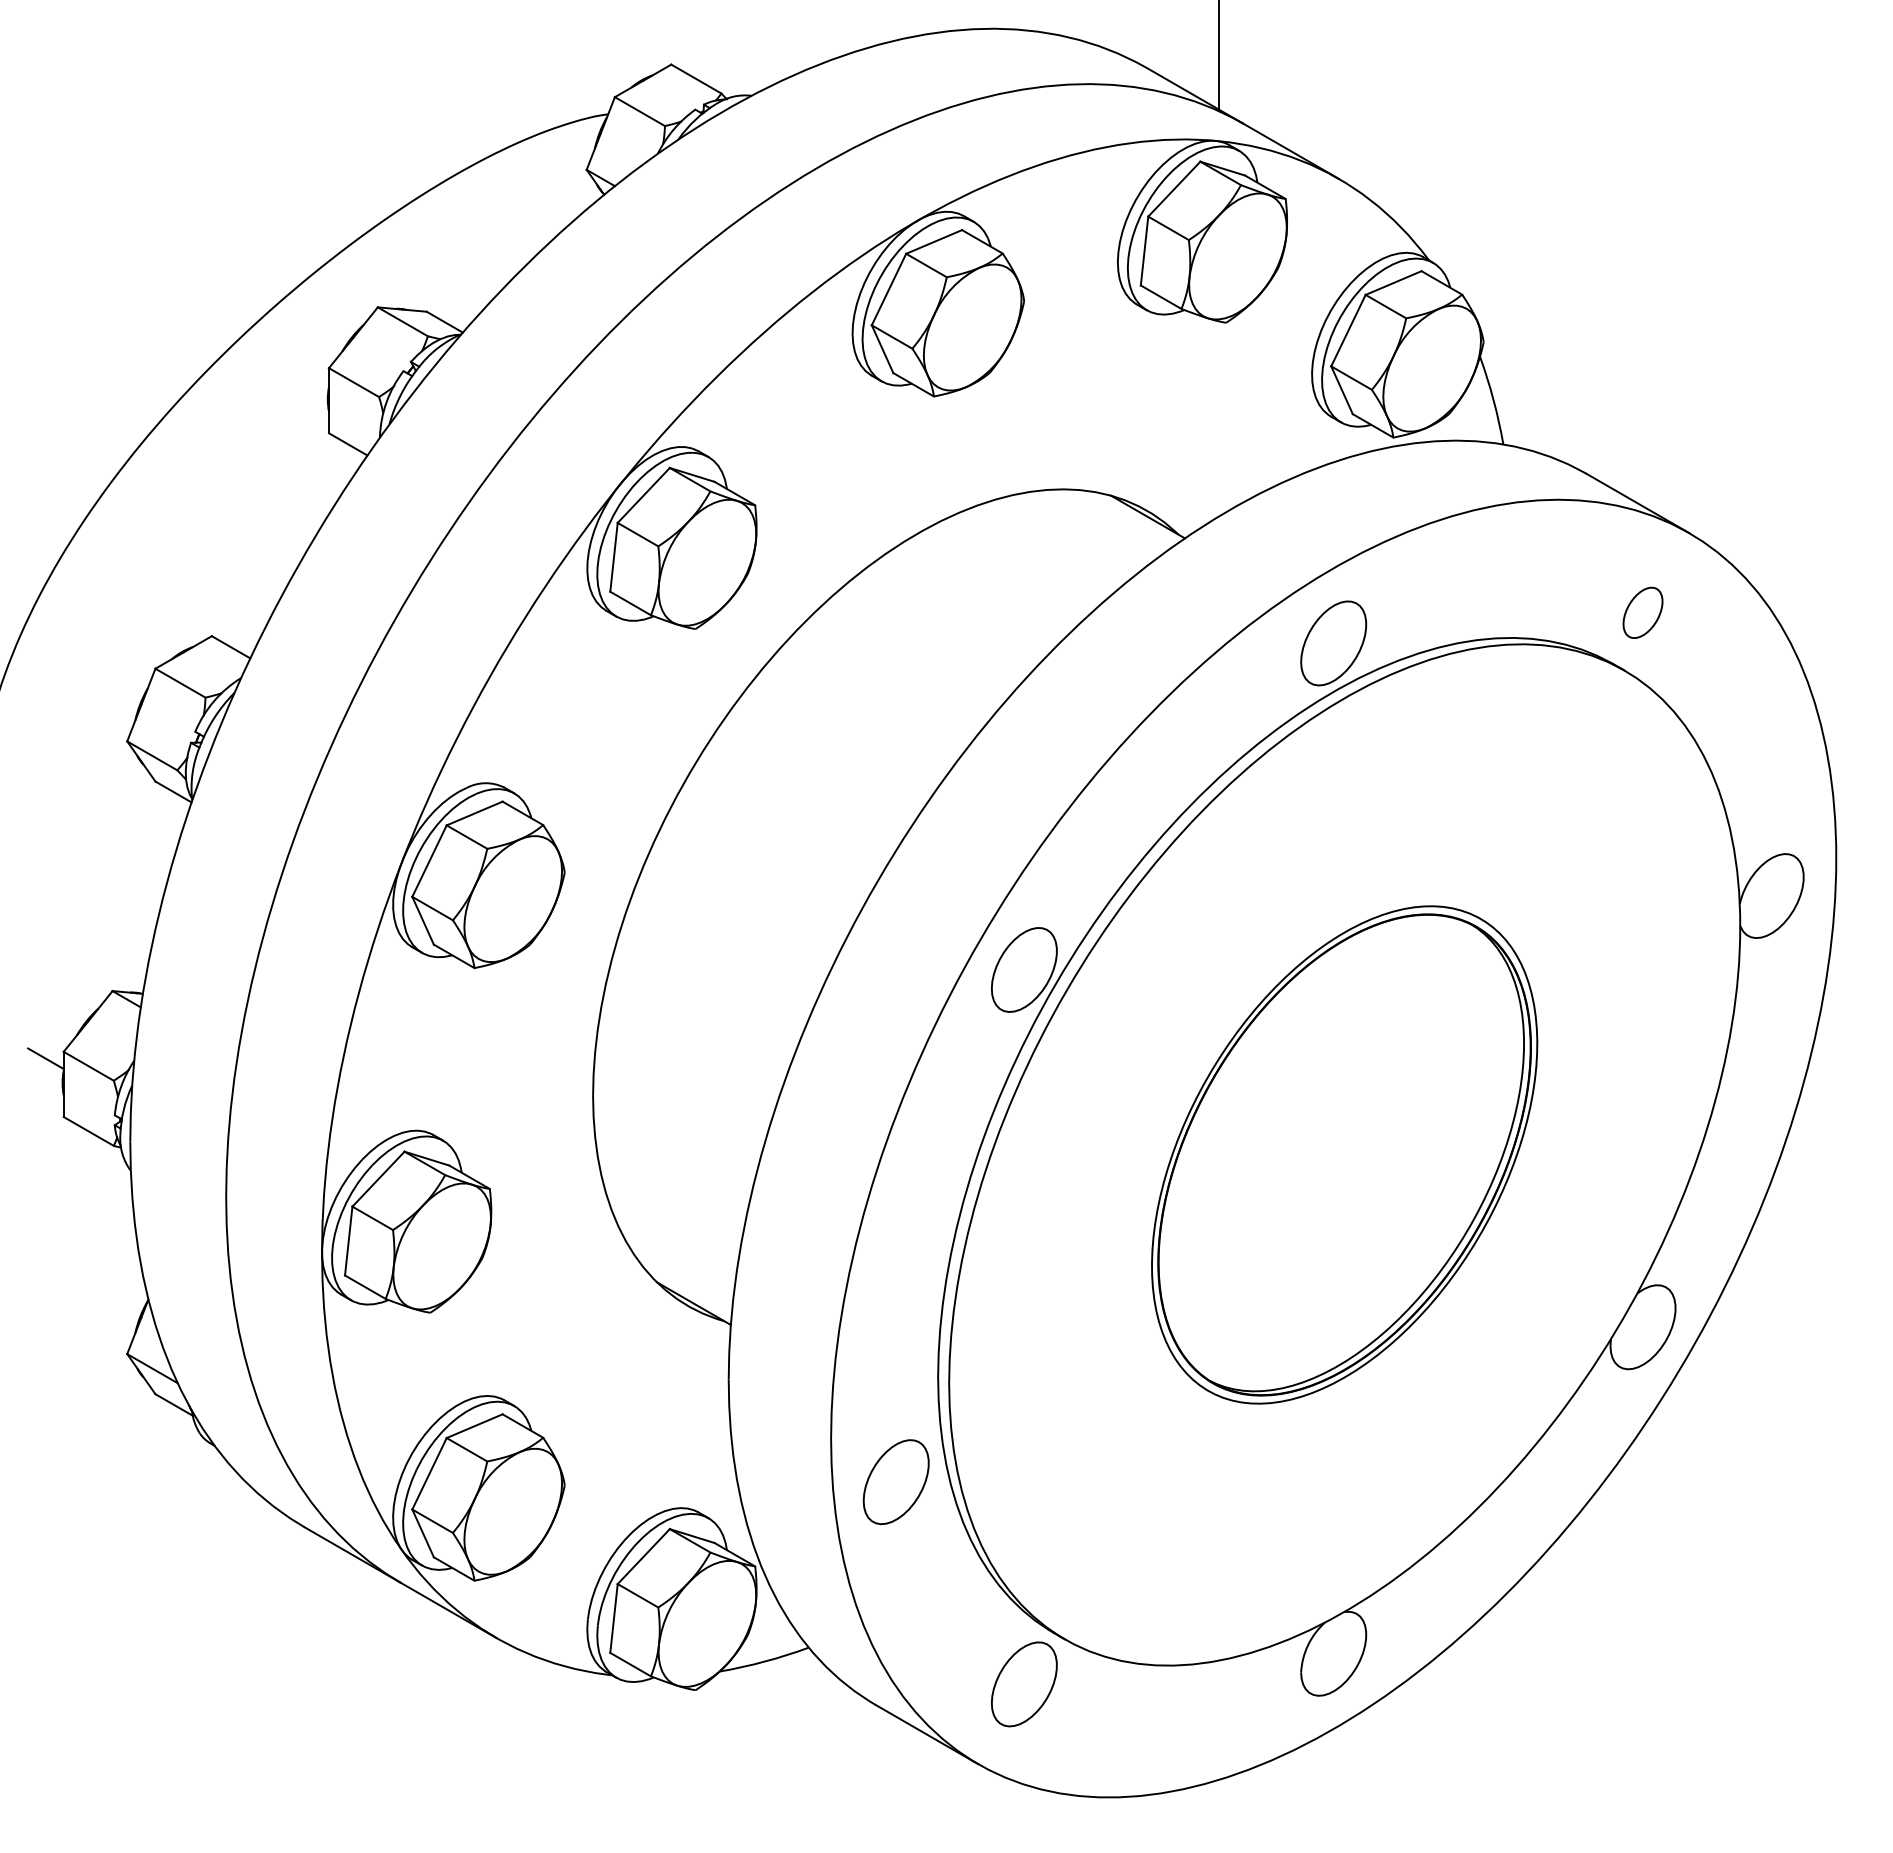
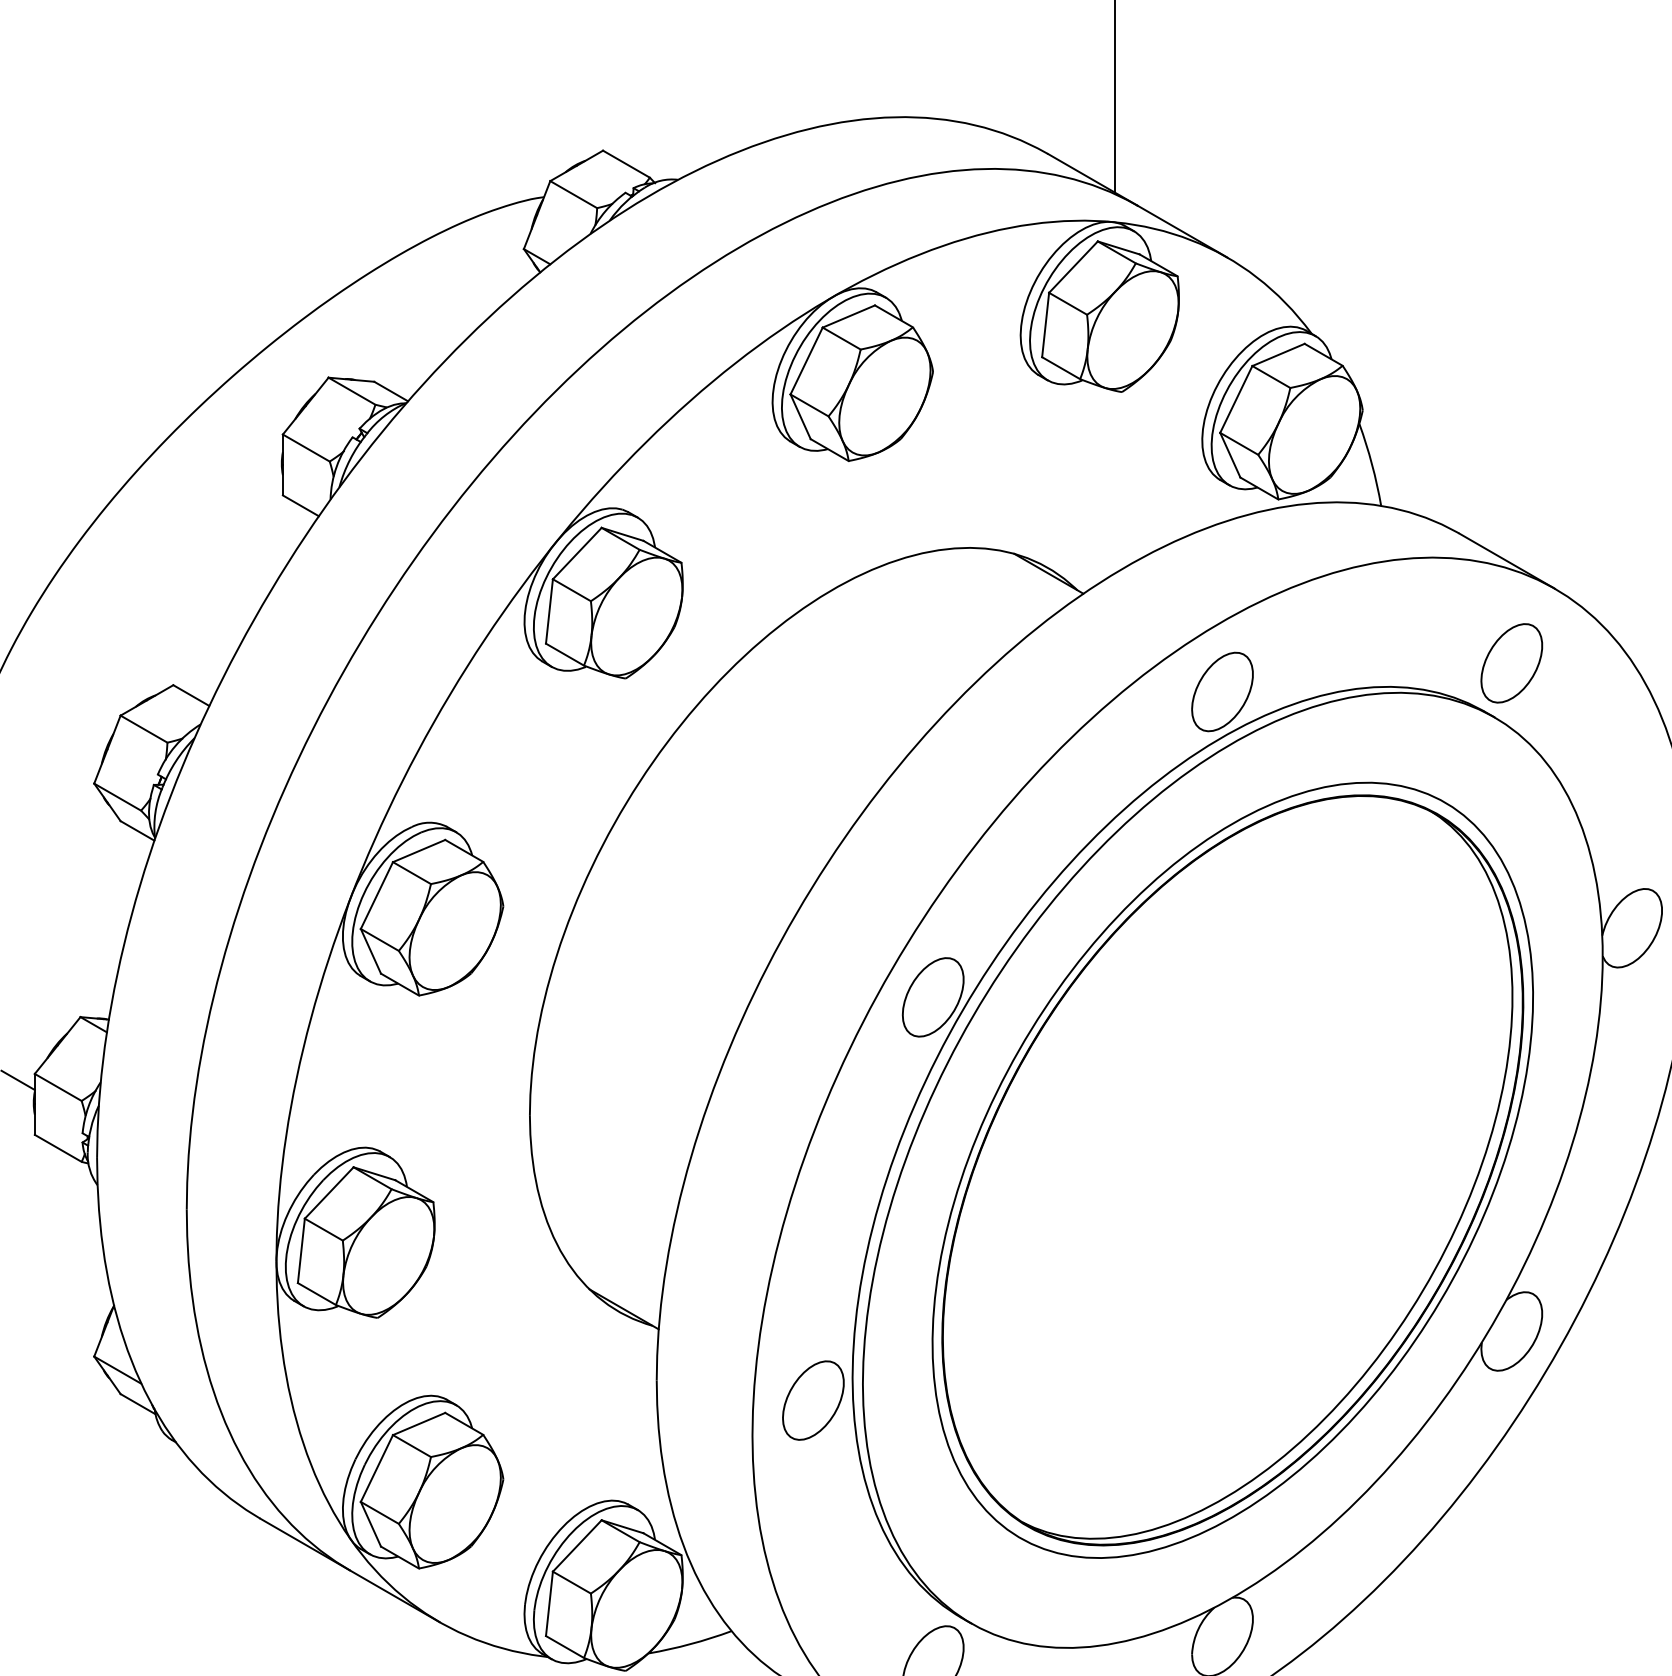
part: (1642, 612) -> (1511, 663), size x1.67
part: (1344, 1154) -> (1232, 1169), size x1.67
part: (895, 1481) -> (812, 1399), moved

